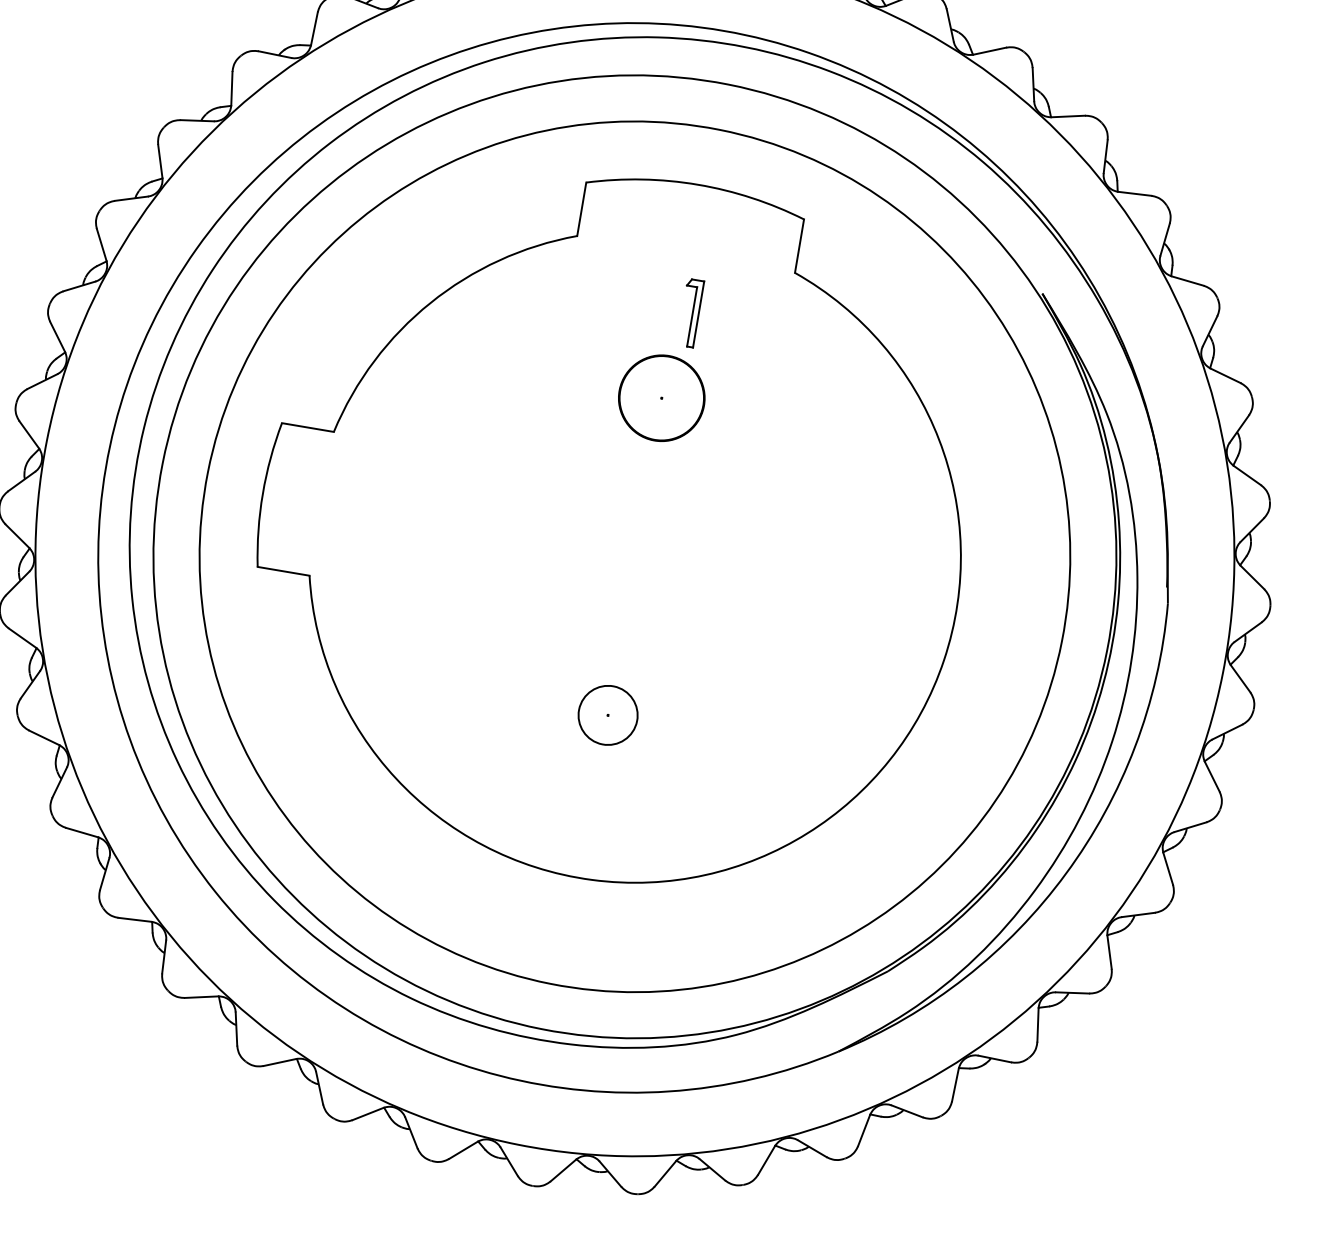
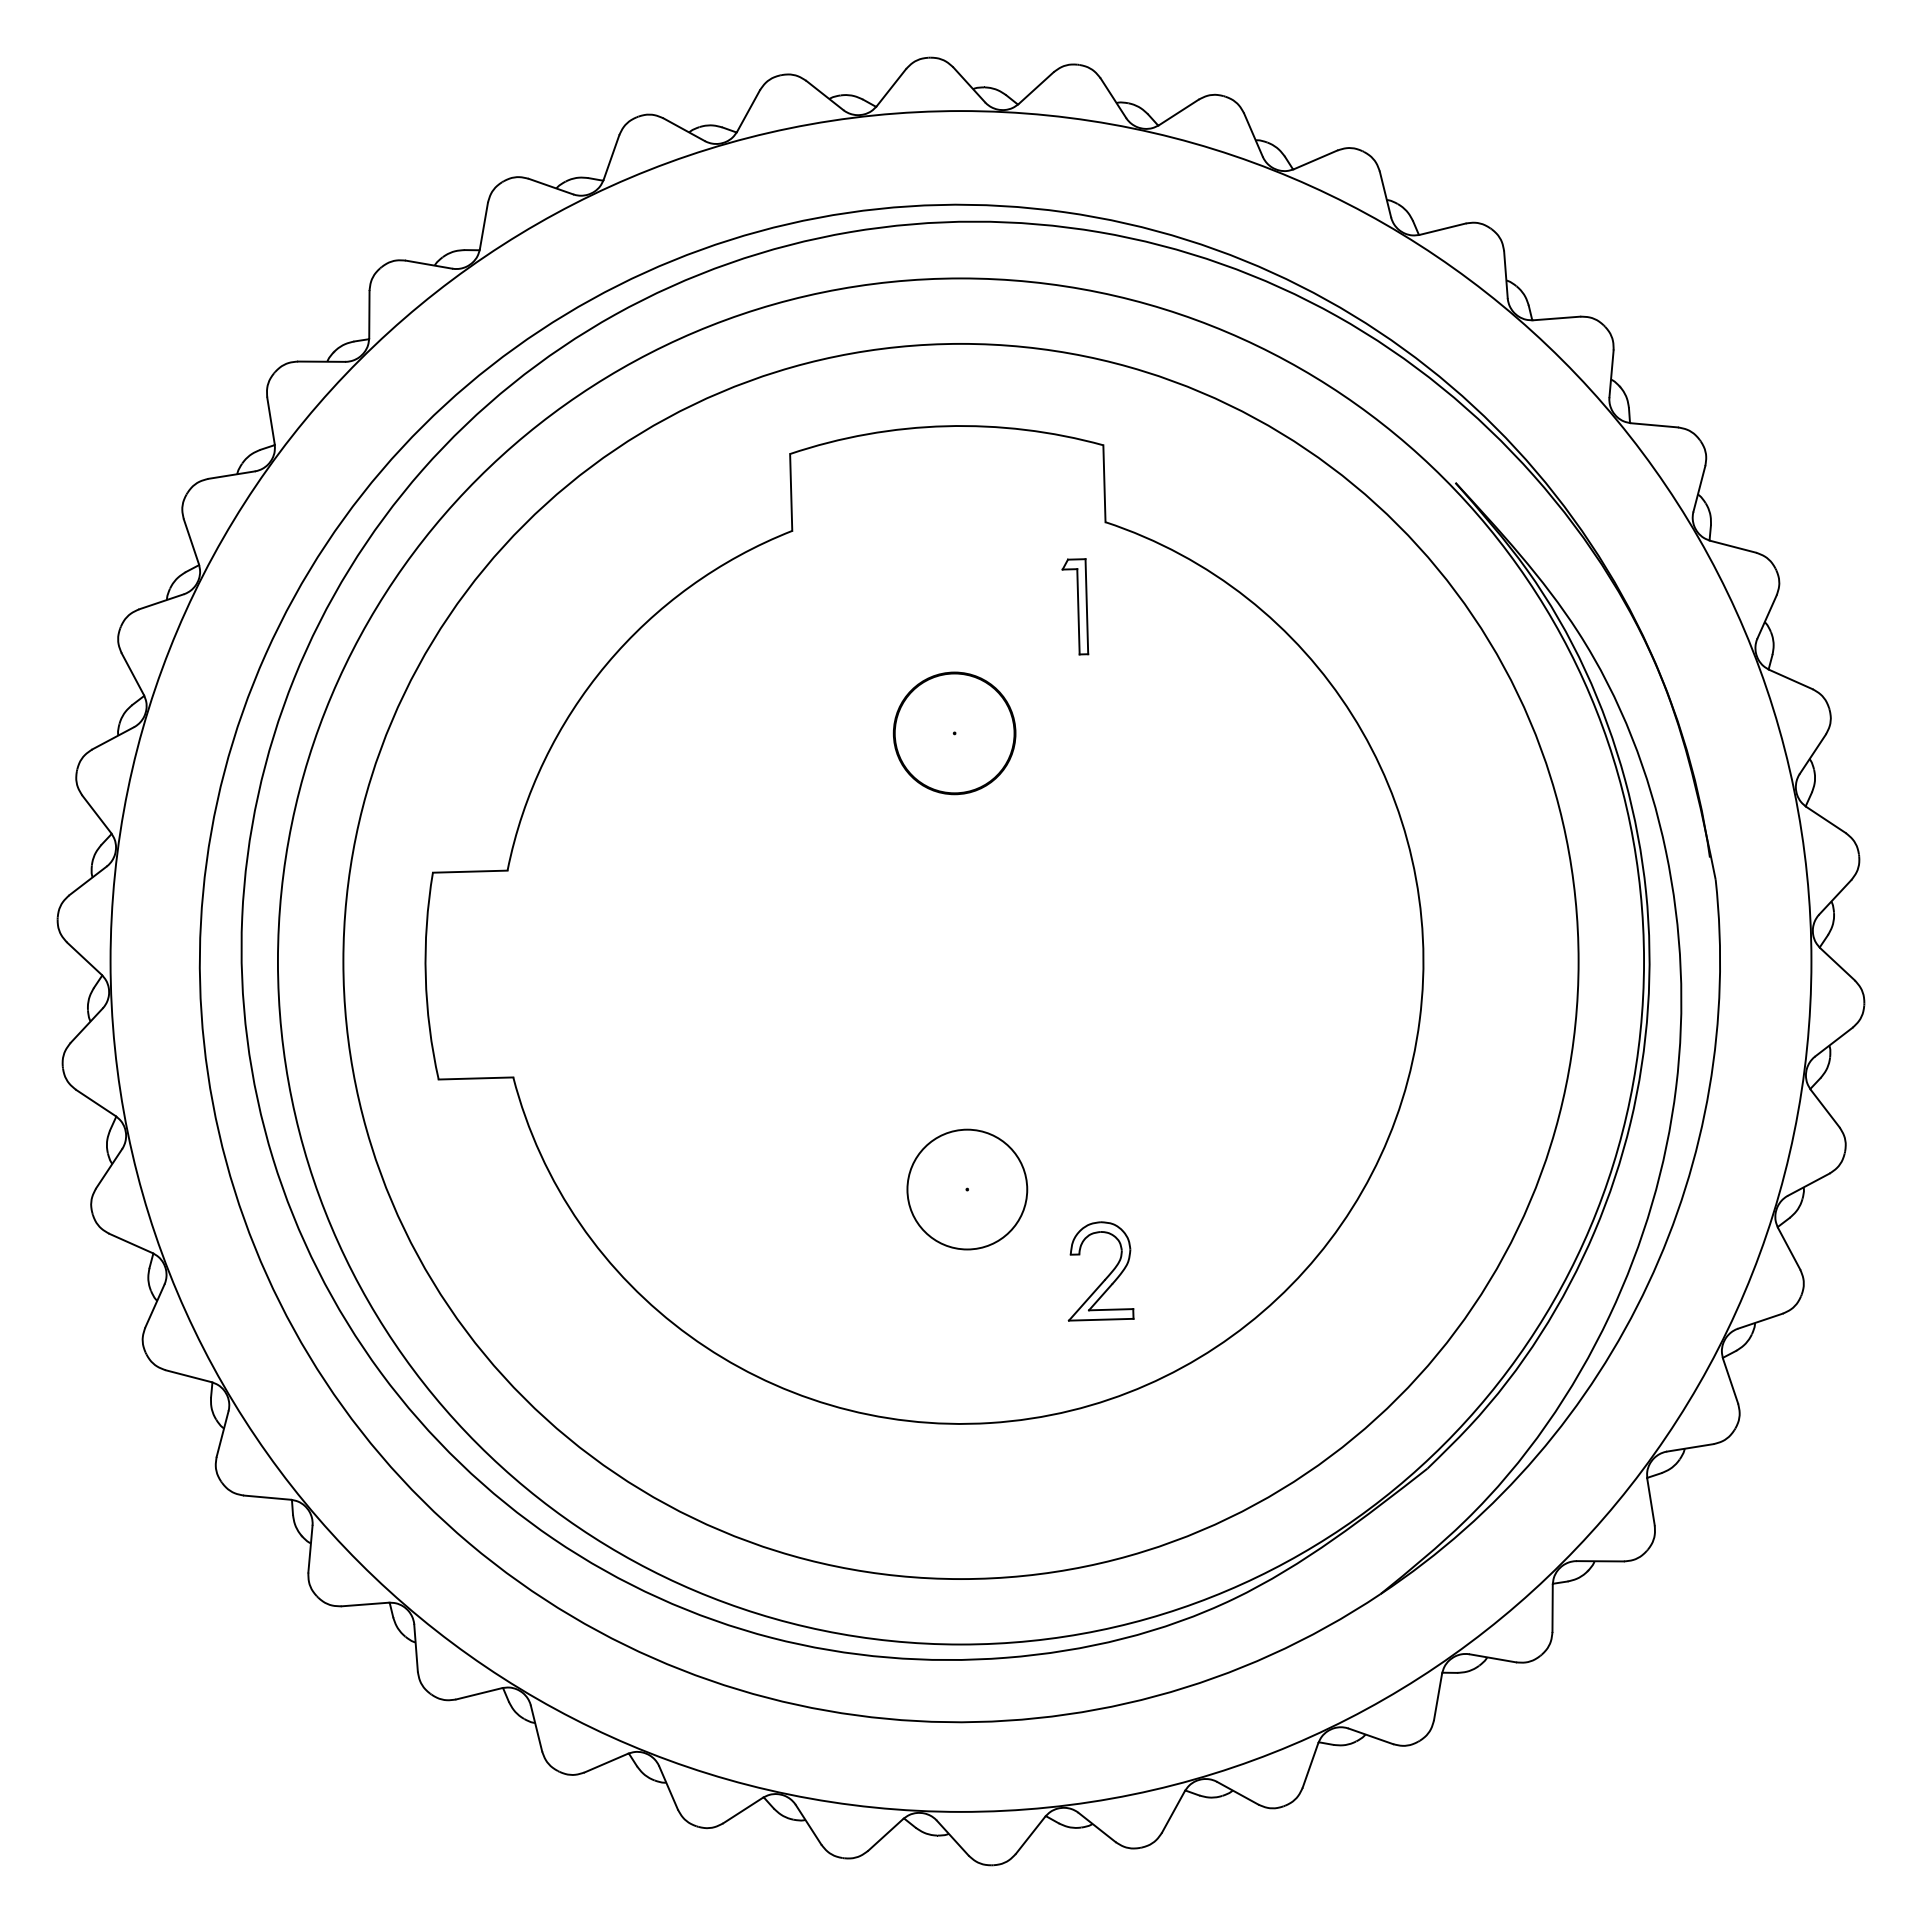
part: (690, 312) -> (1075, 606), moved
circle: (608, 715) -> (967, 1189), size x1.43
part: (692, 794) -> (1106, 1276), added

